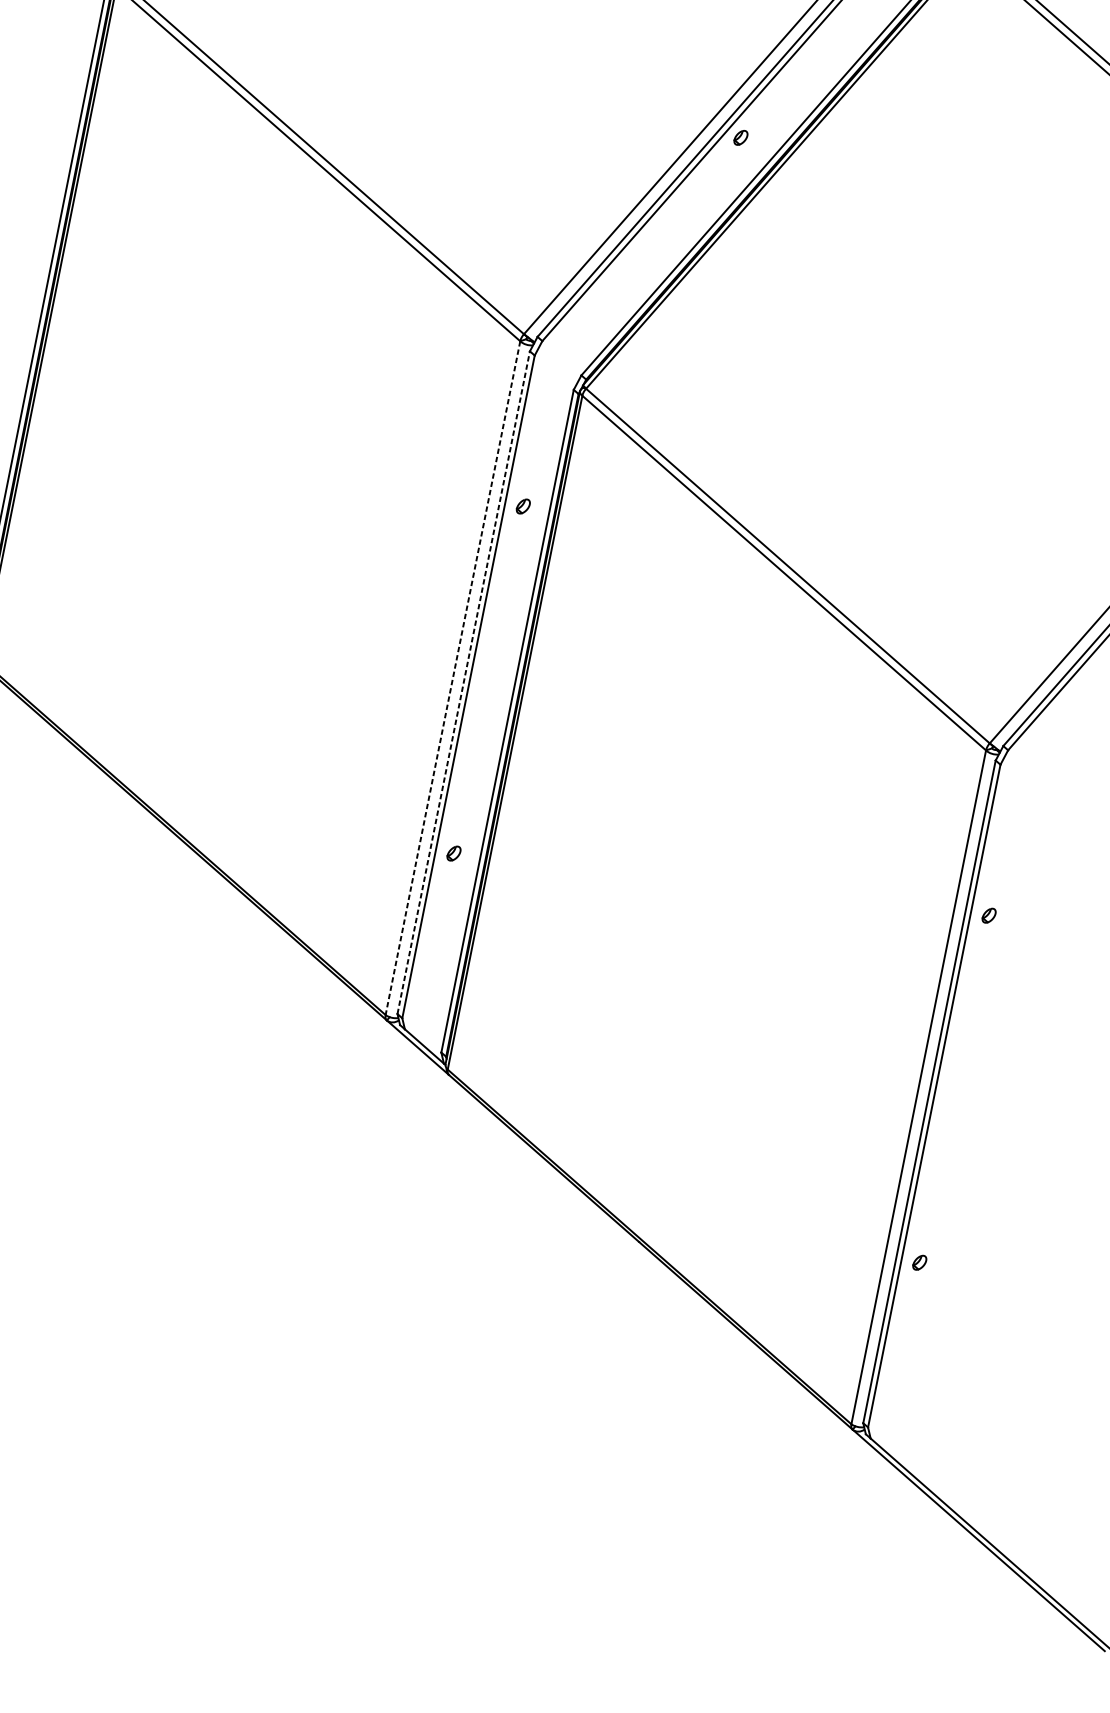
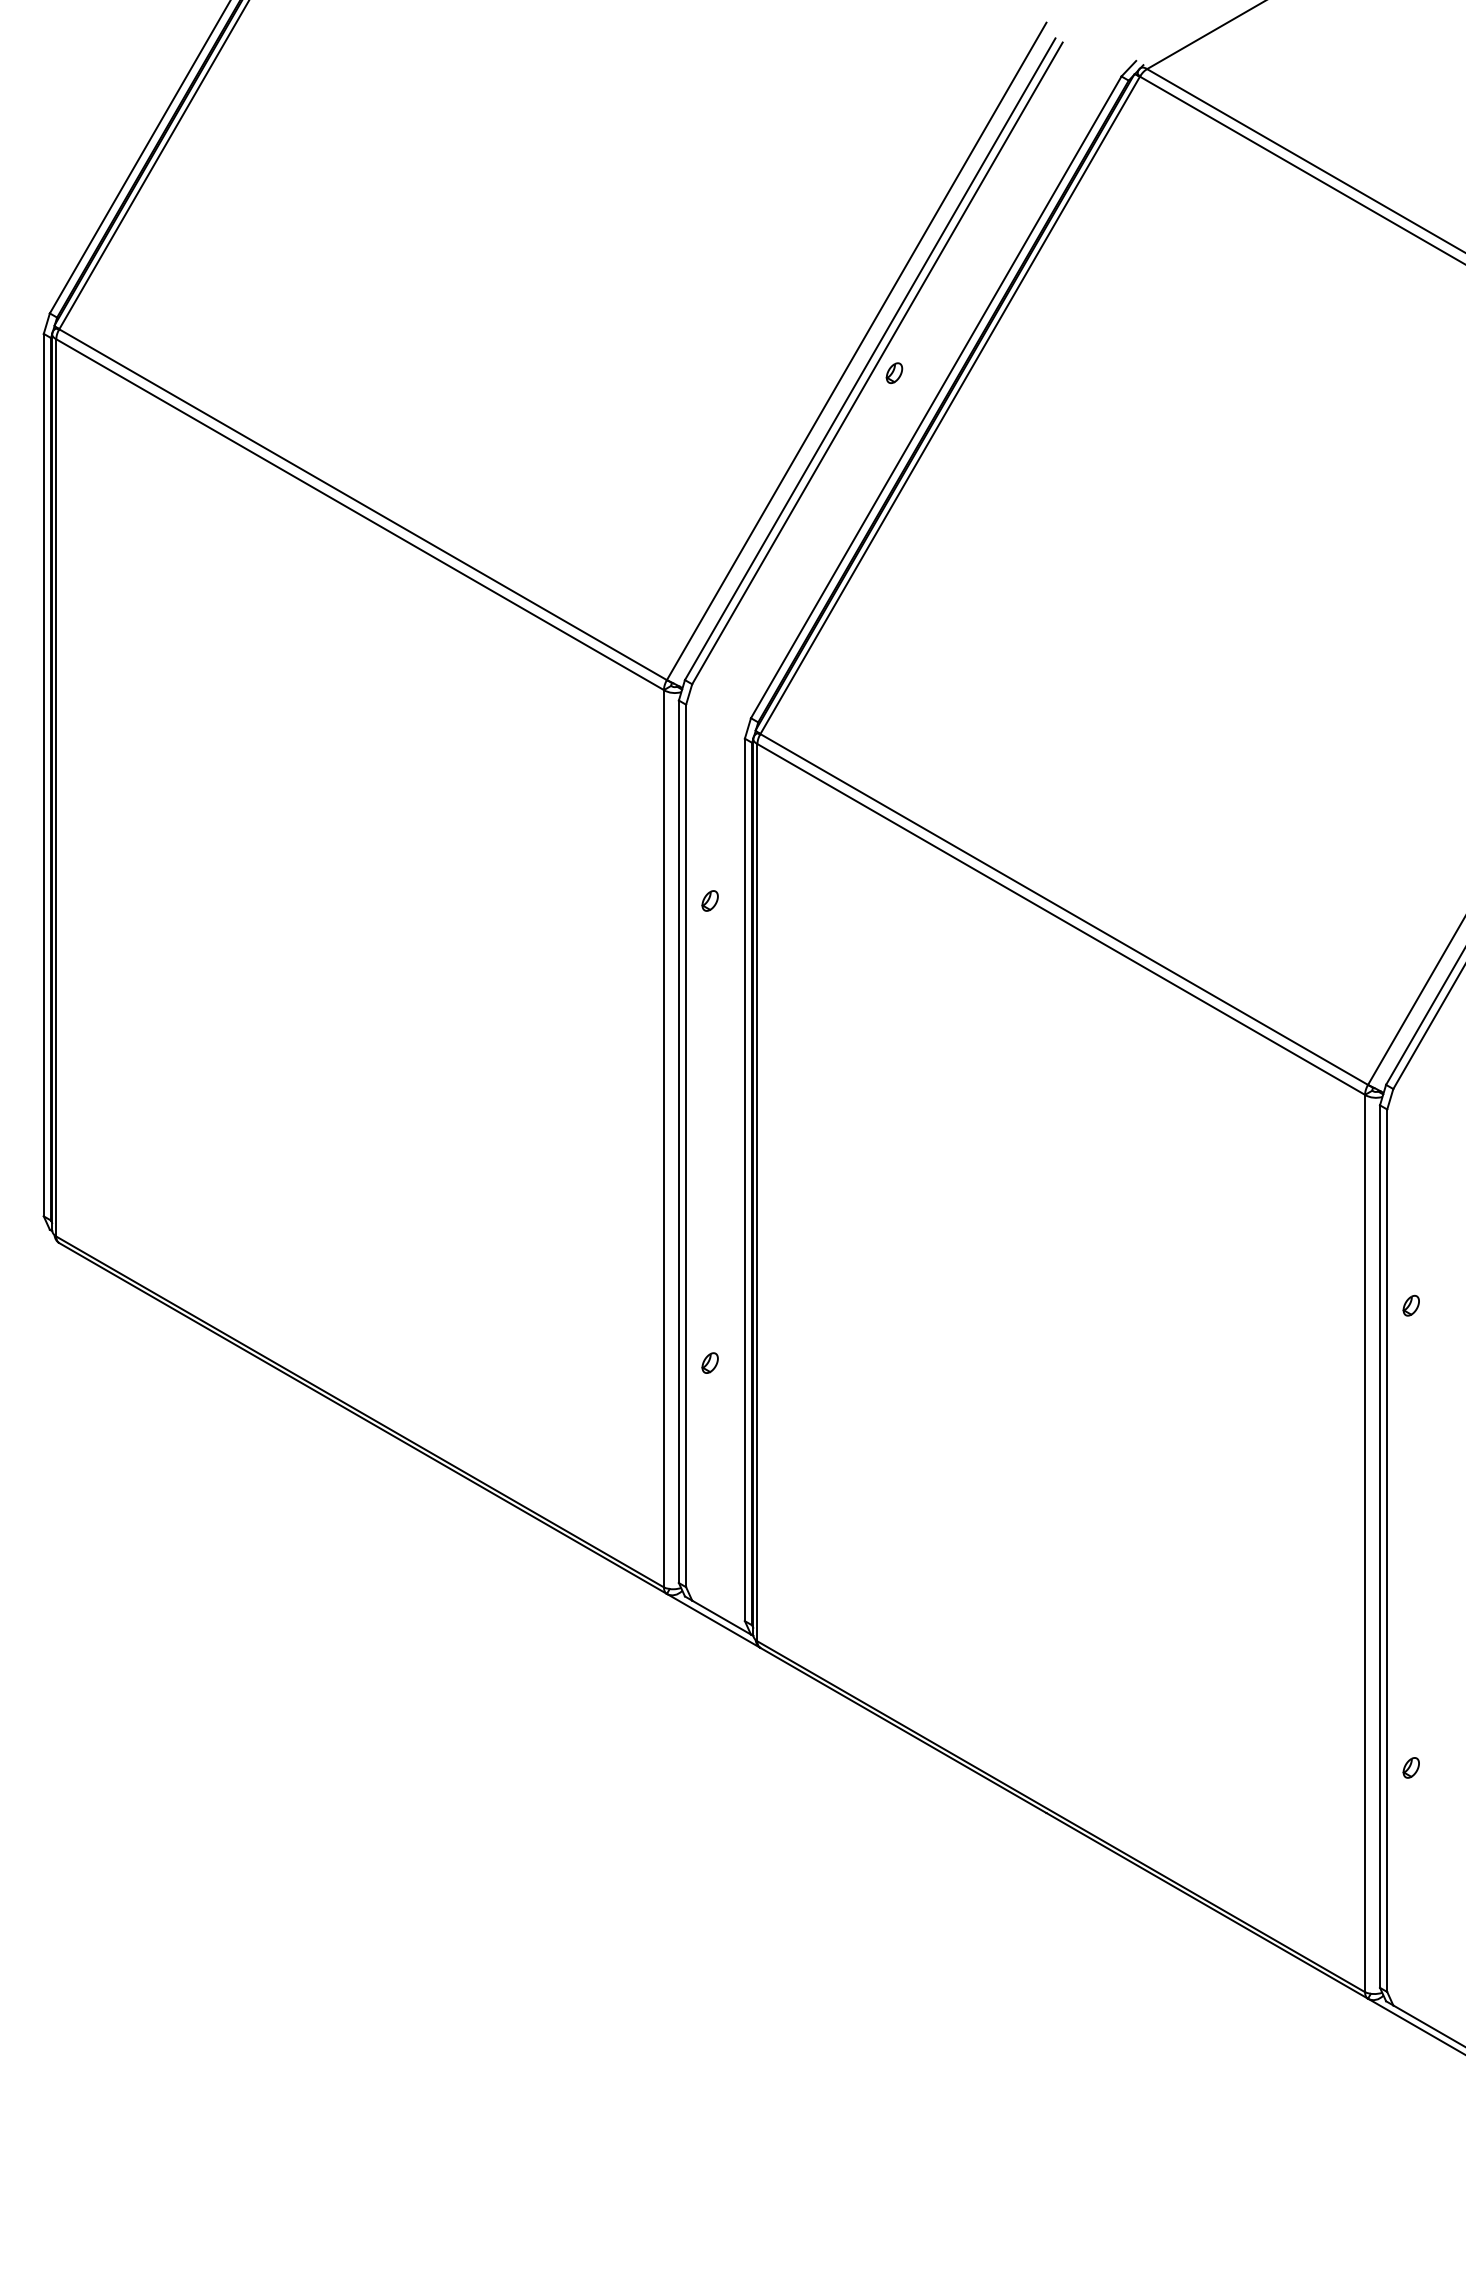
line: (452, 677) -> (663, 1138), dashed -> solid
line: (463, 682) -> (678, 1141), dashed -> solid

